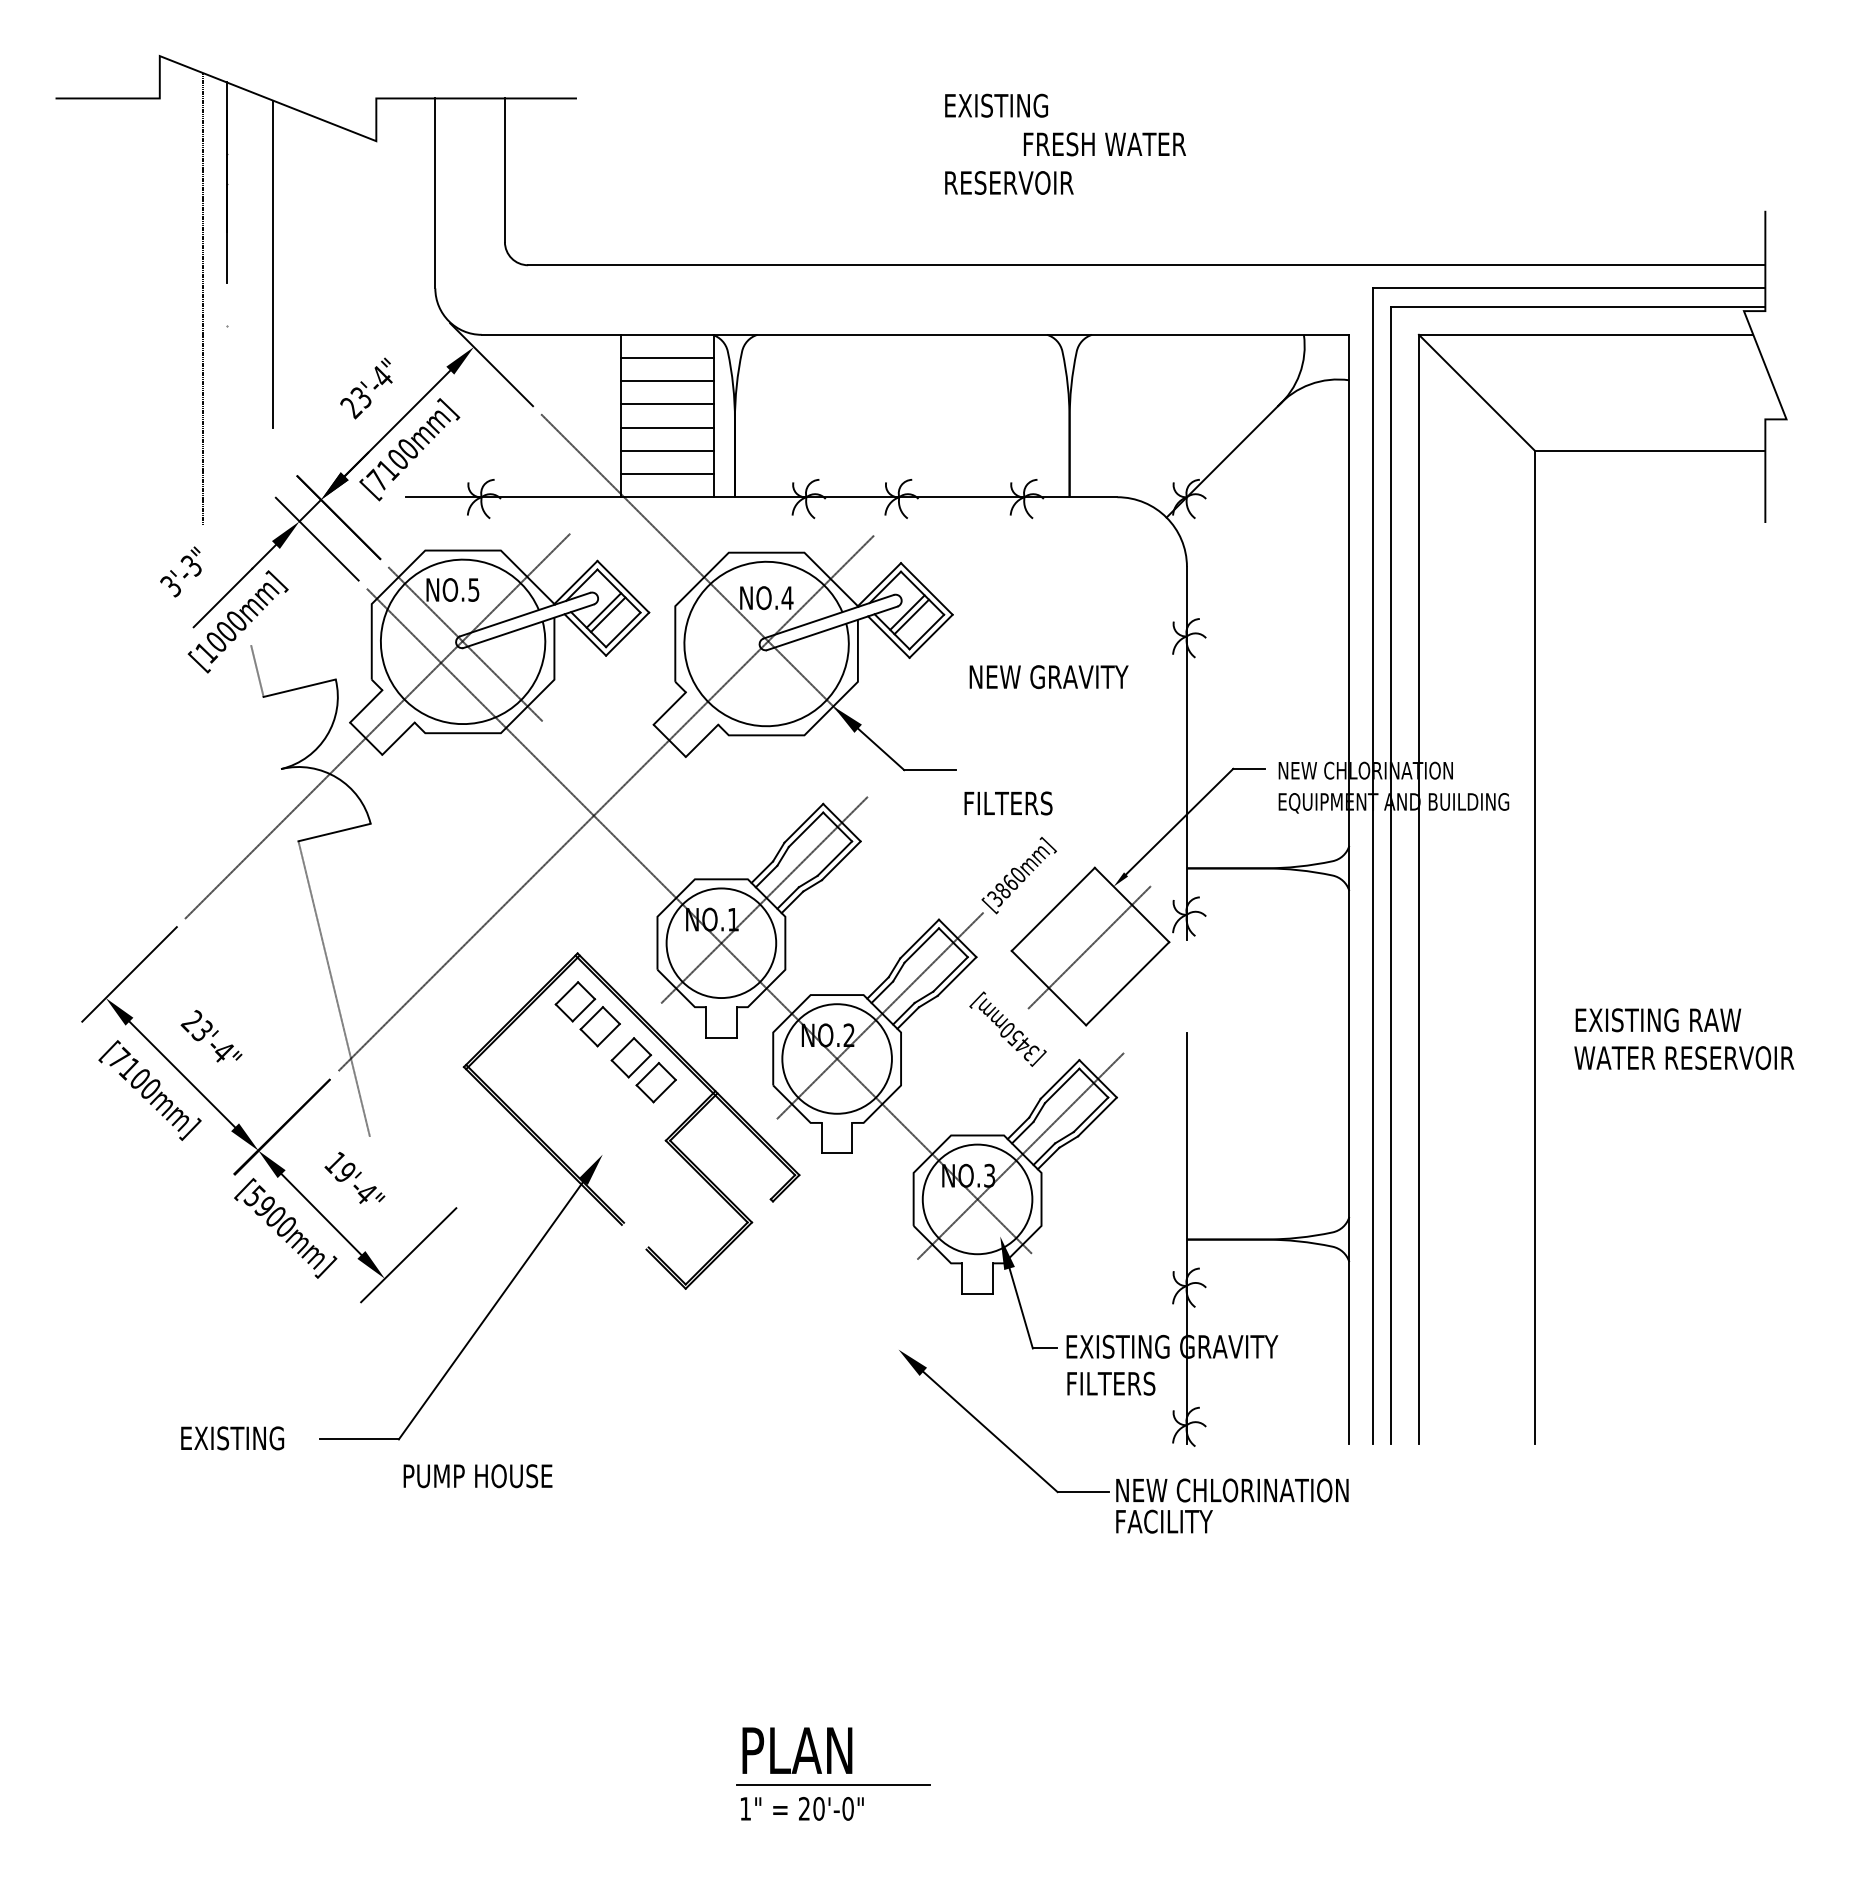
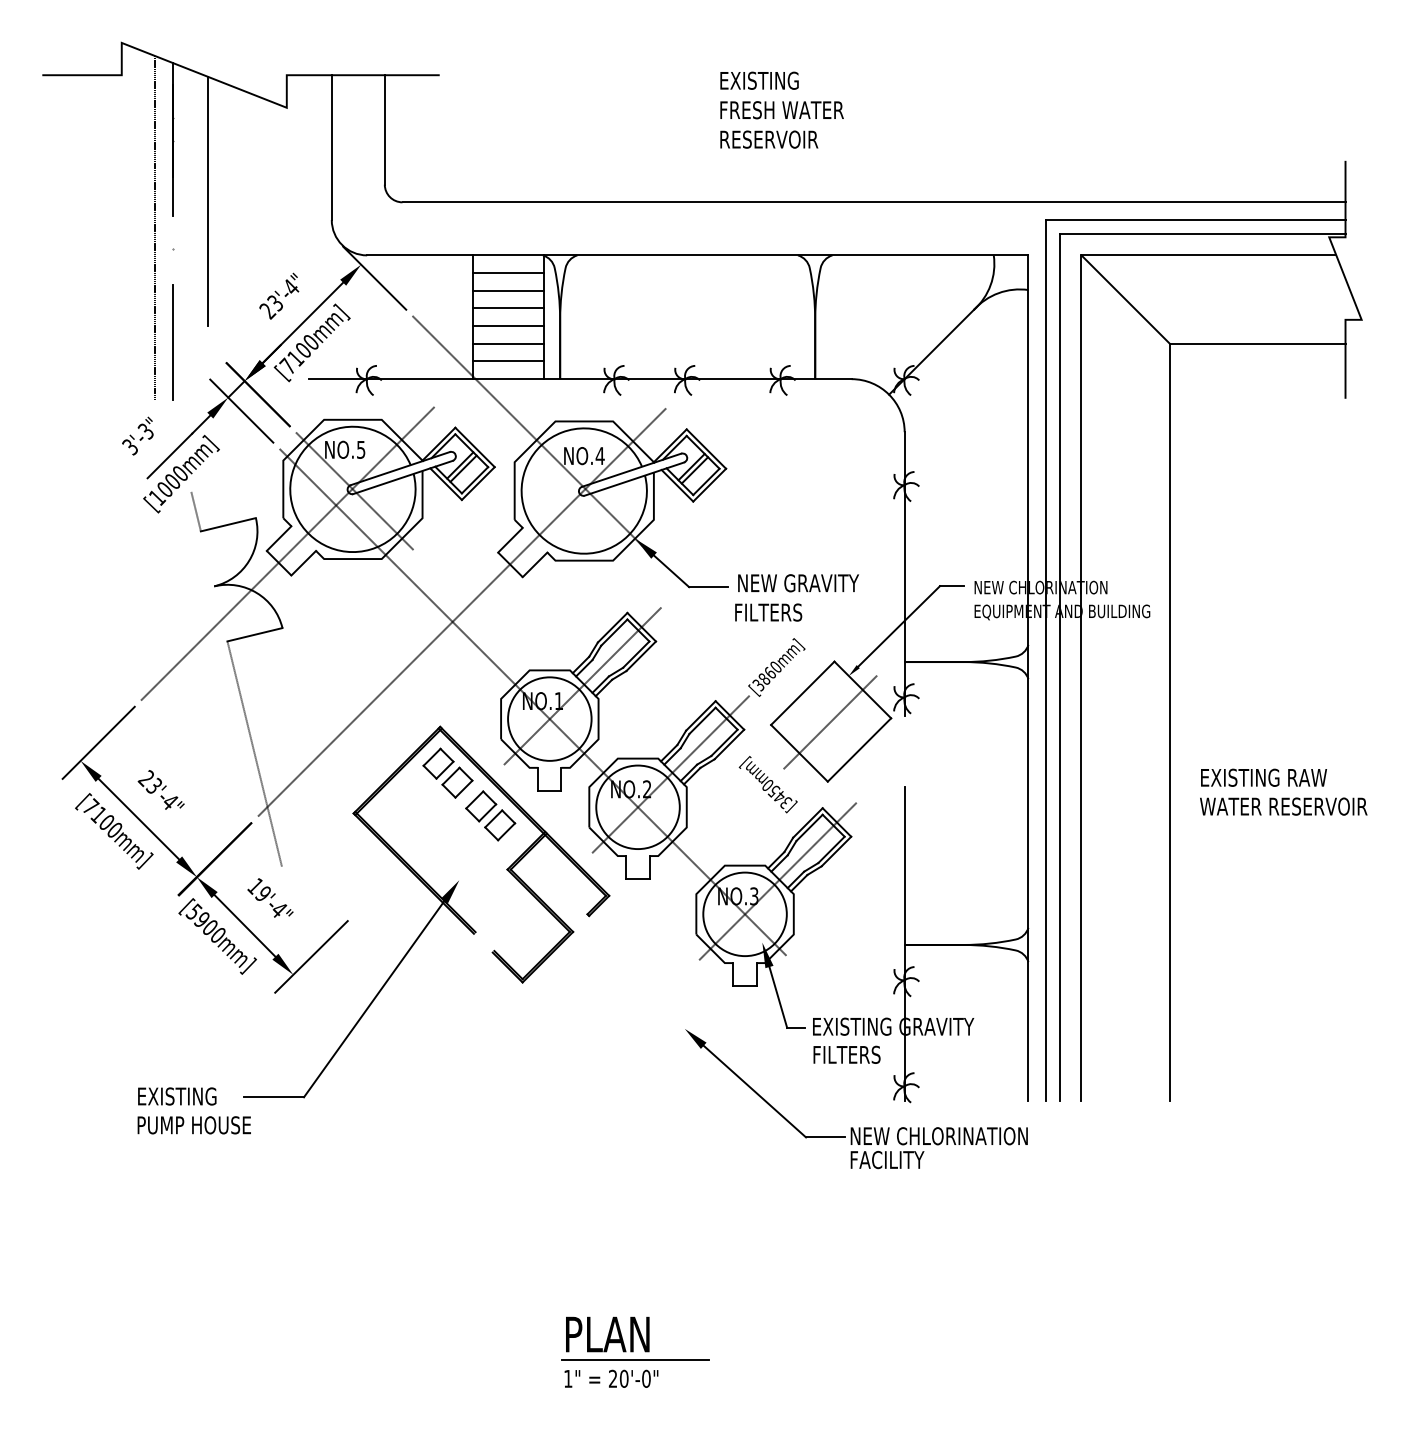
text: (1104, 144) -> (781, 110), moved
line: (226, 449) -> (172, 342), added
text: (1048, 677) -> (798, 583), moved
text: (476, 1476) -> (193, 1125), moved

